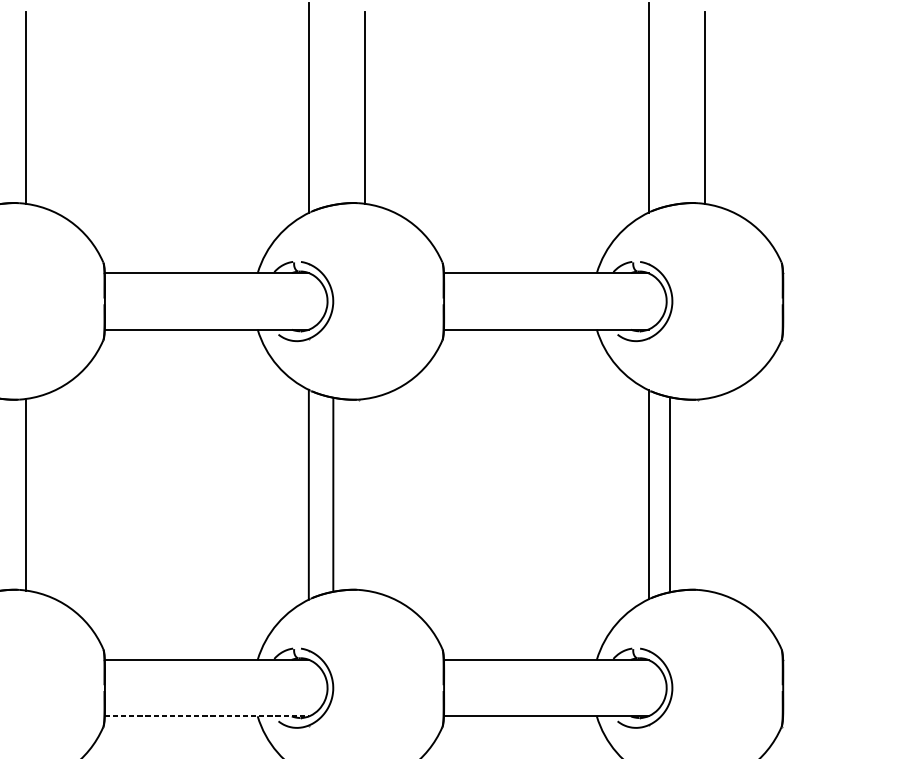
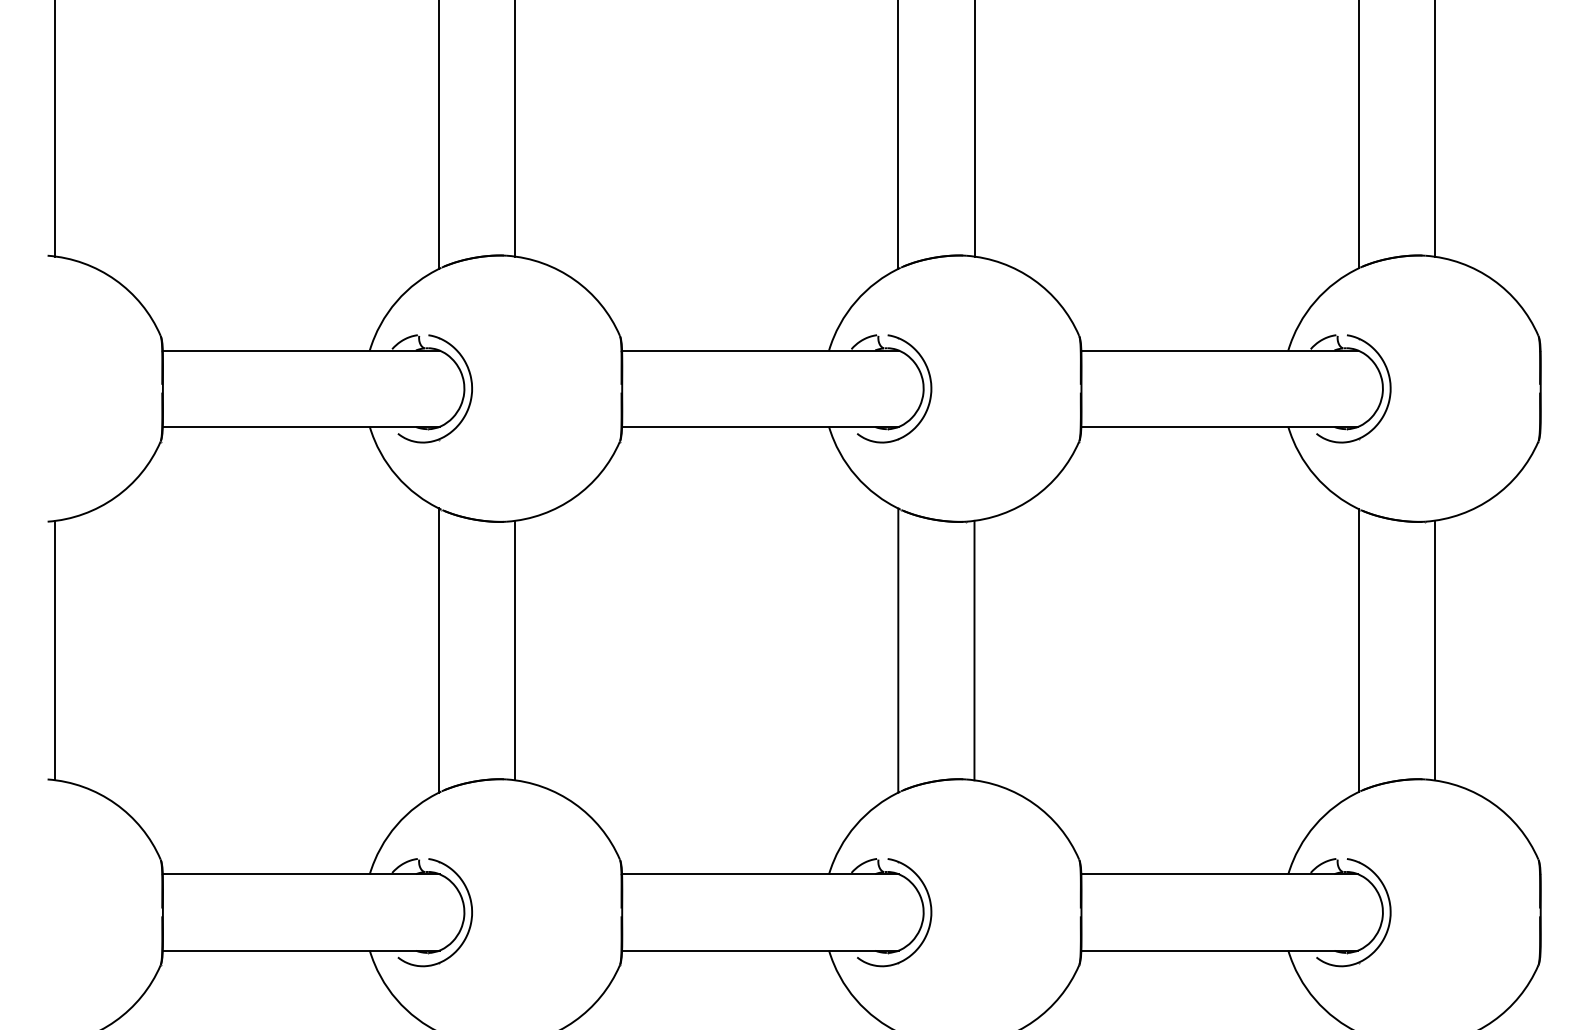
line: (333, 494) -> (974, 650), moved
line: (670, 494) -> (1434, 650), moved
line: (207, 716) -> (760, 950), dashed -> solid

